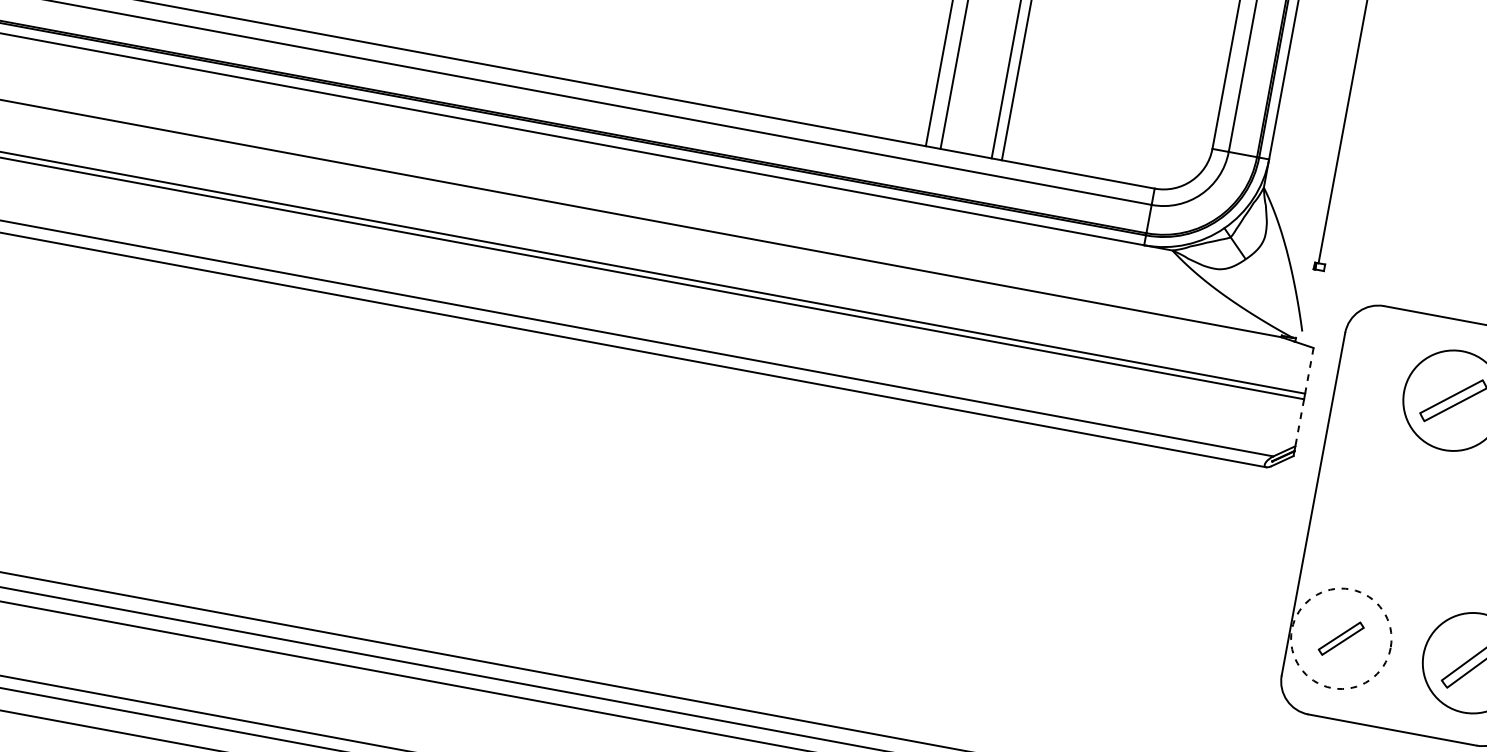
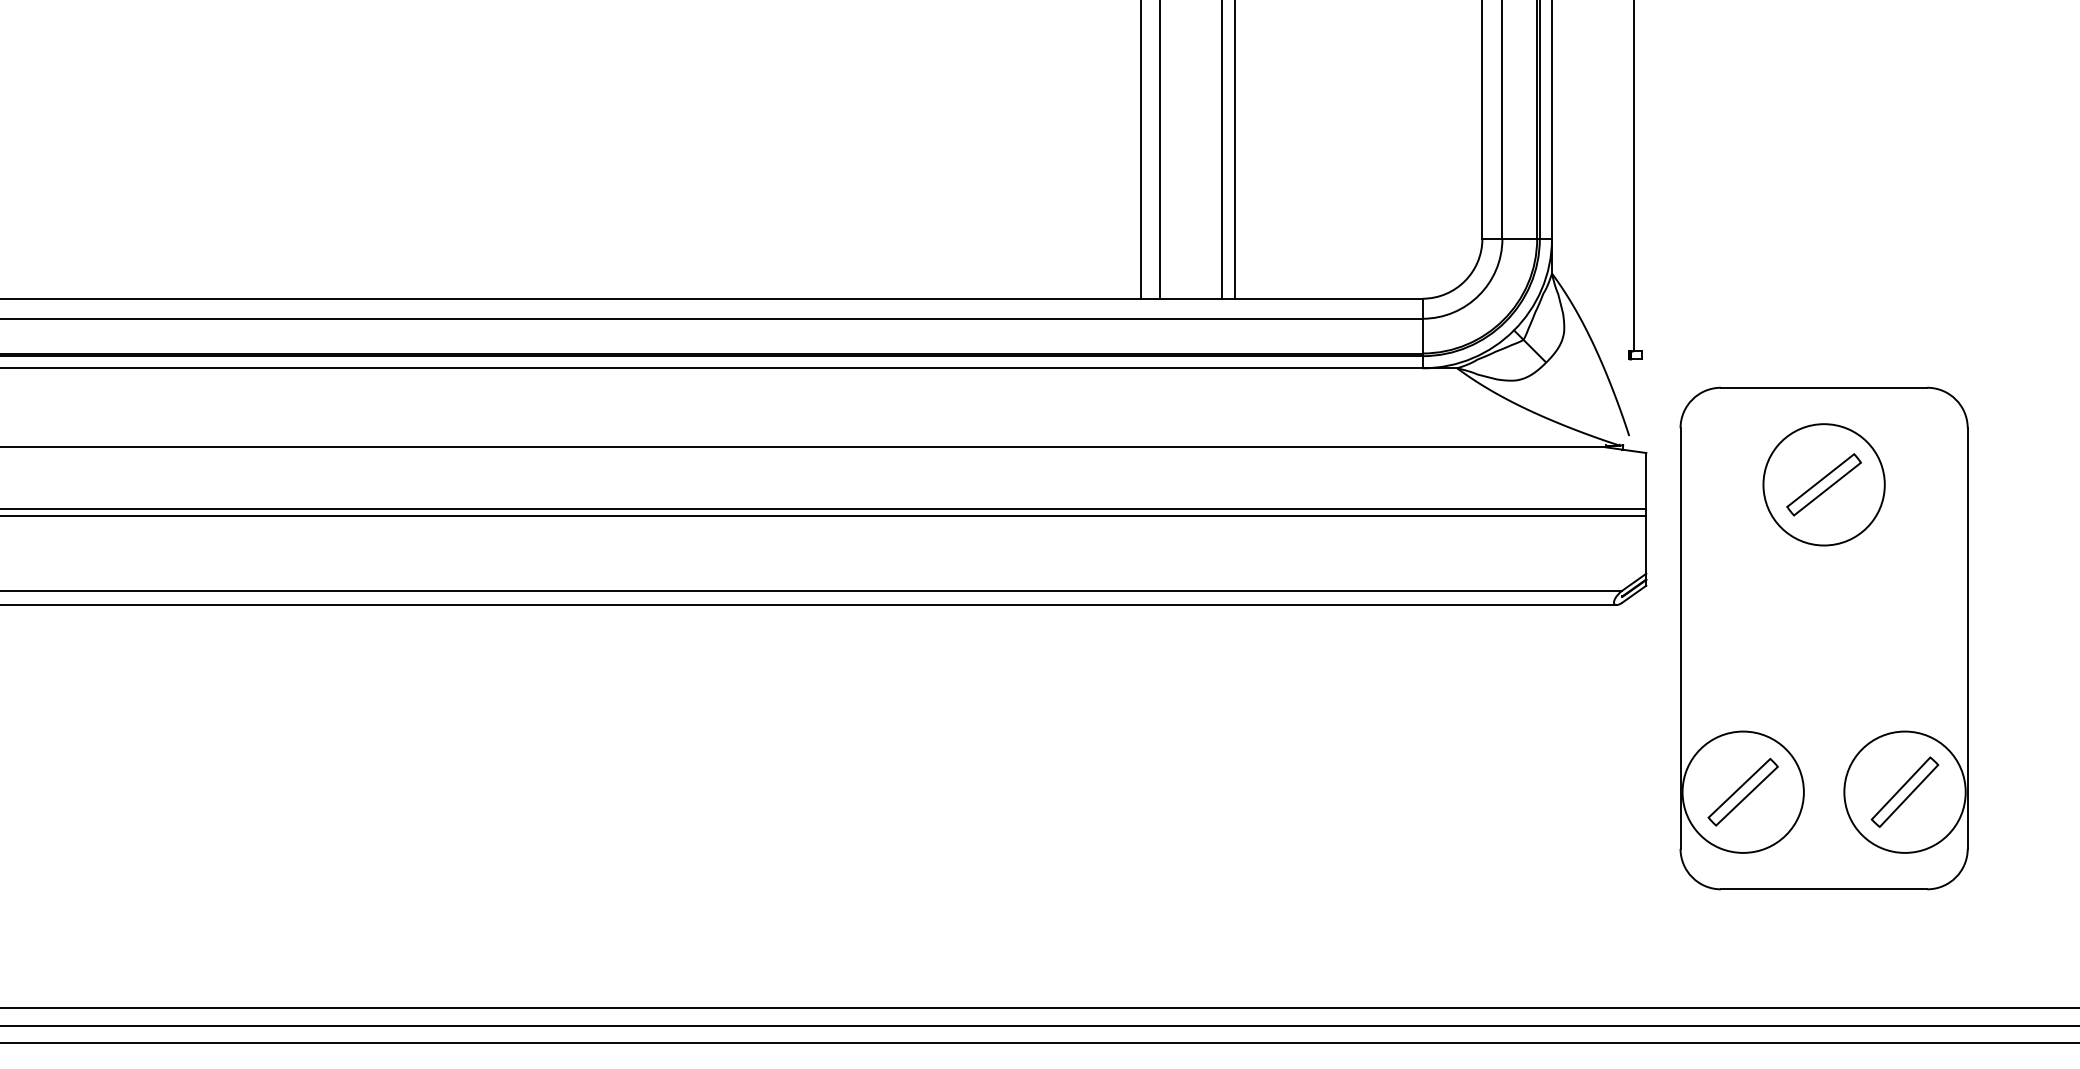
line: (1309, 371) -> (1646, 481), dashed -> solid
line: (1299, 422) -> (1646, 544), dashed -> solid
circle: (1340, 638) -> (1742, 791), dashed -> solid
part: (1340, 638) -> (1742, 791), size x1.43

